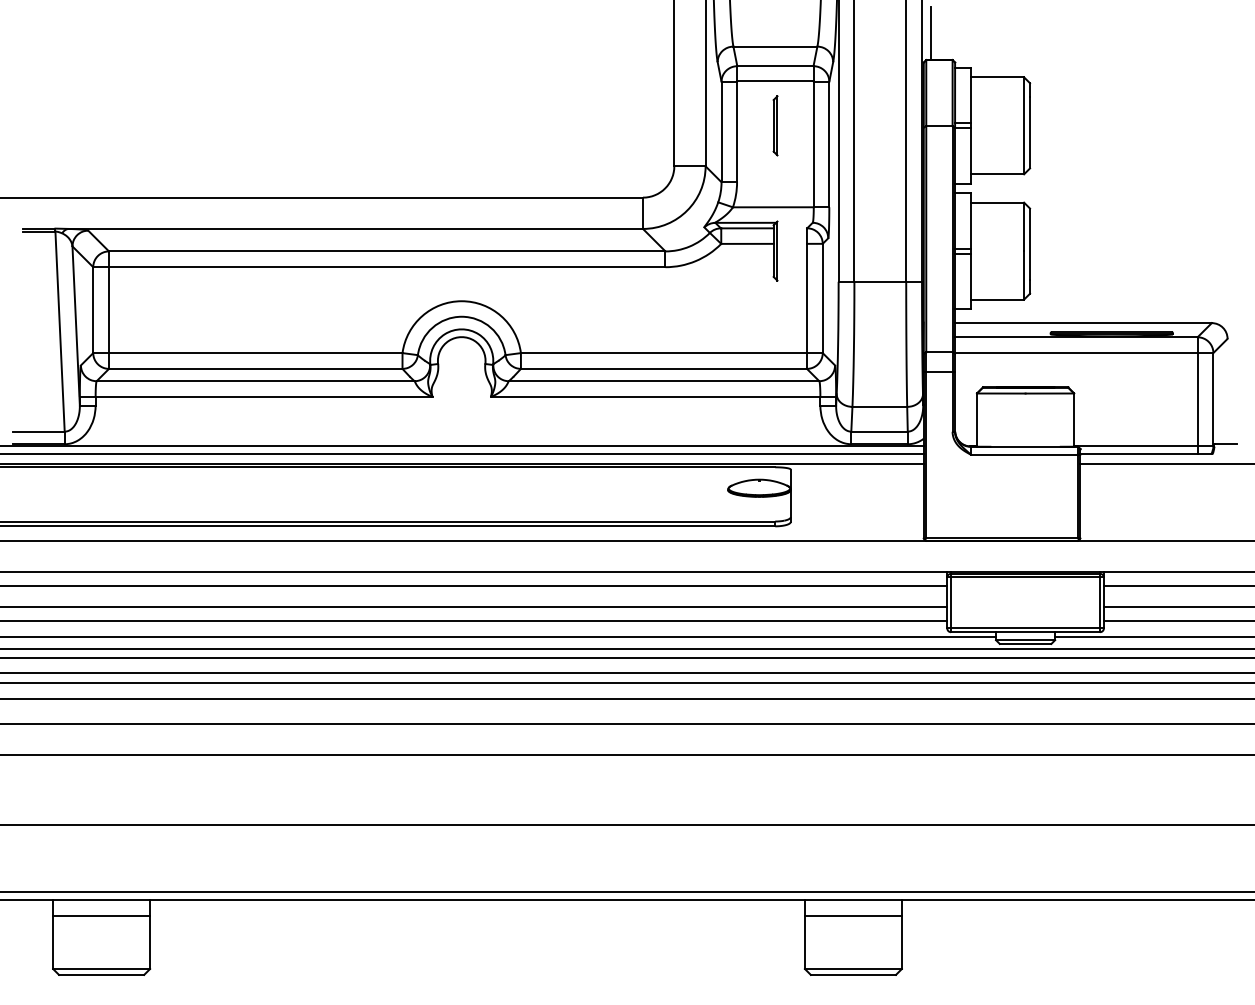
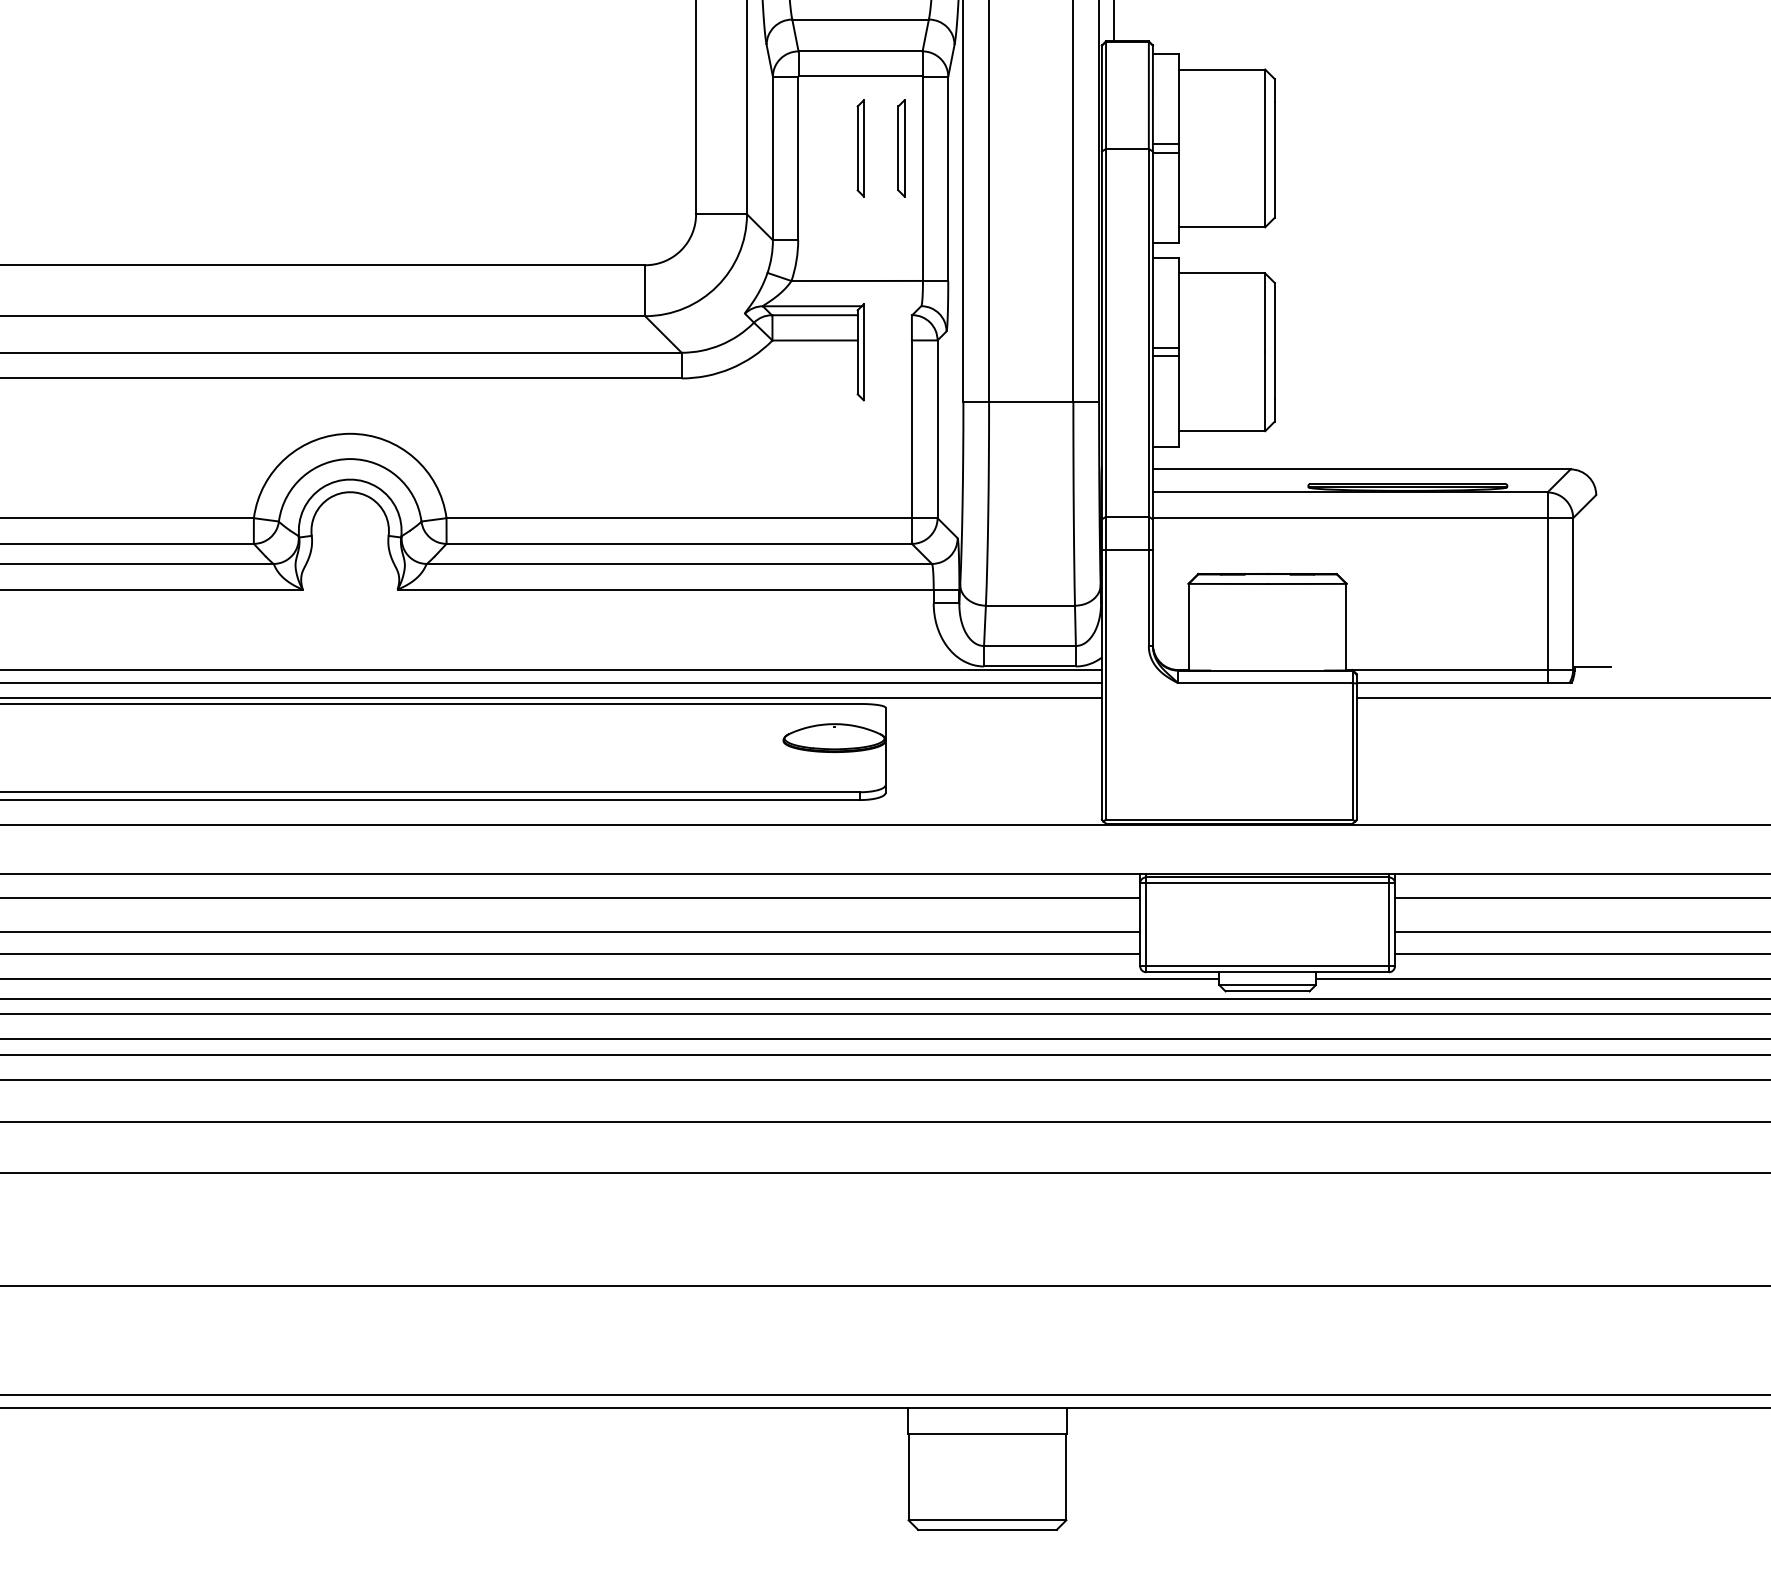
part: (800, 125) -> (901, 147), added

